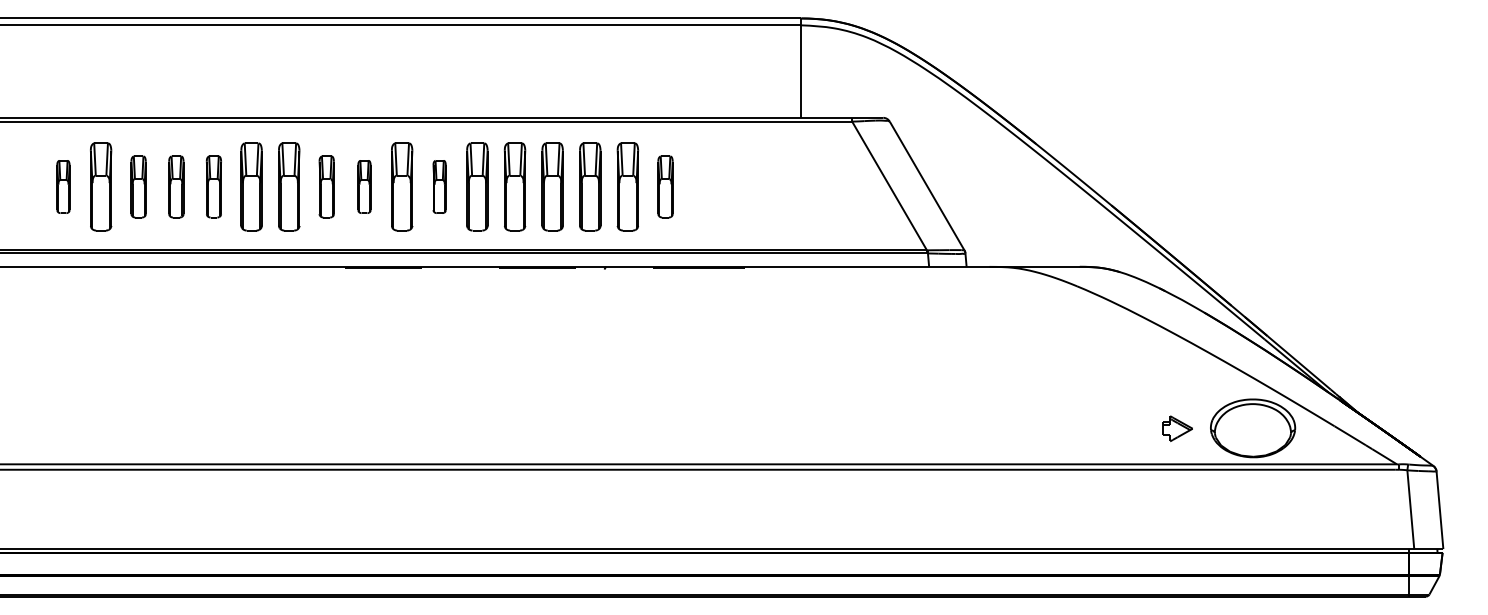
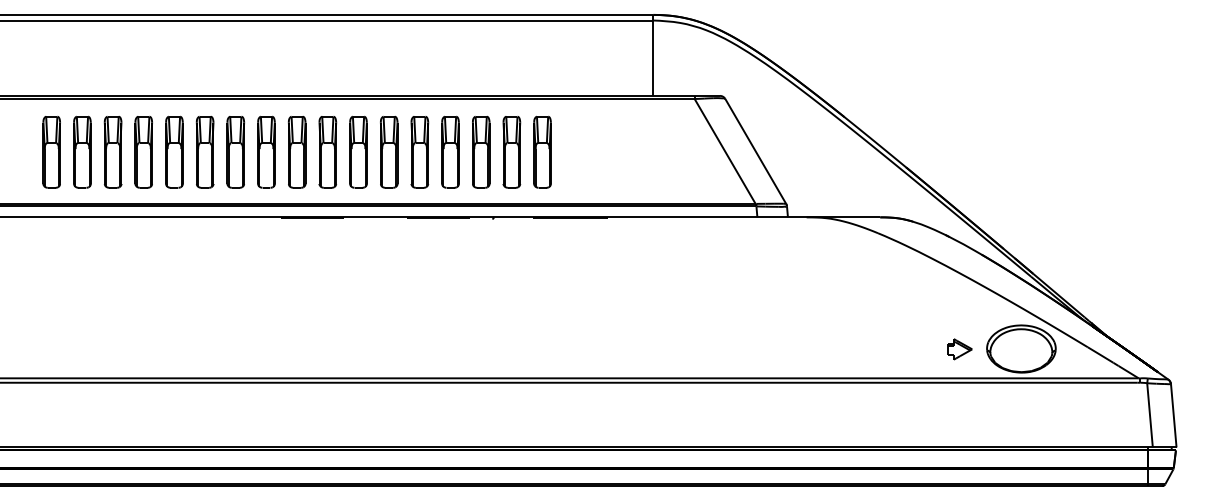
part: (63, 186) -> (51, 151), size x1.67
part: (138, 186) -> (112, 151), size x1.43
part: (176, 186) -> (143, 151), size x1.43
part: (213, 186) -> (174, 151), size x1.43
part: (326, 186) -> (266, 151), size x1.43
part: (364, 186) -> (297, 151), size x1.67
part: (439, 186) -> (358, 151), size x1.67
part: (665, 186) -> (542, 151), size x1.43

